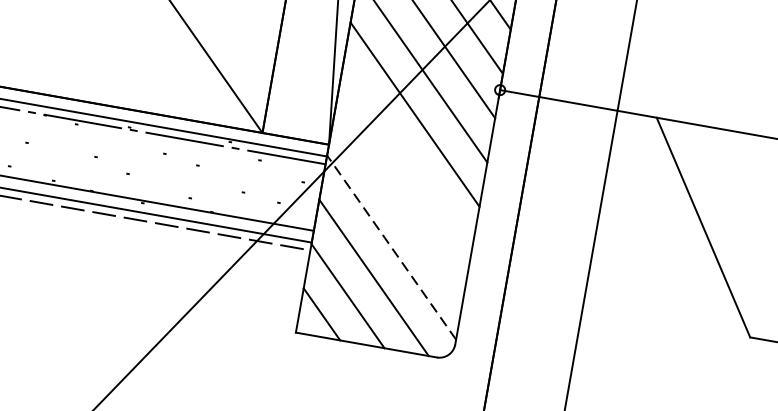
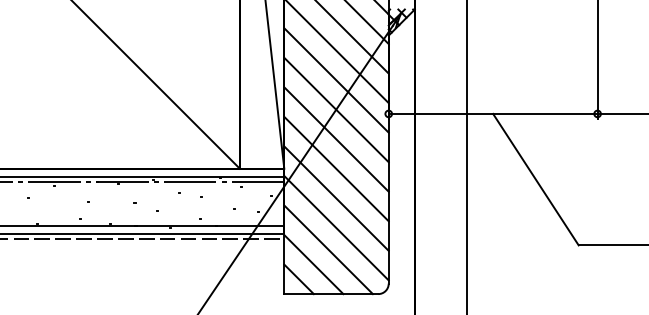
line: (407, 158) -> (336, 168), added
line: (399, 203) -> (336, 198), added
line: (391, 248) -> (336, 228), dashed -> solid

